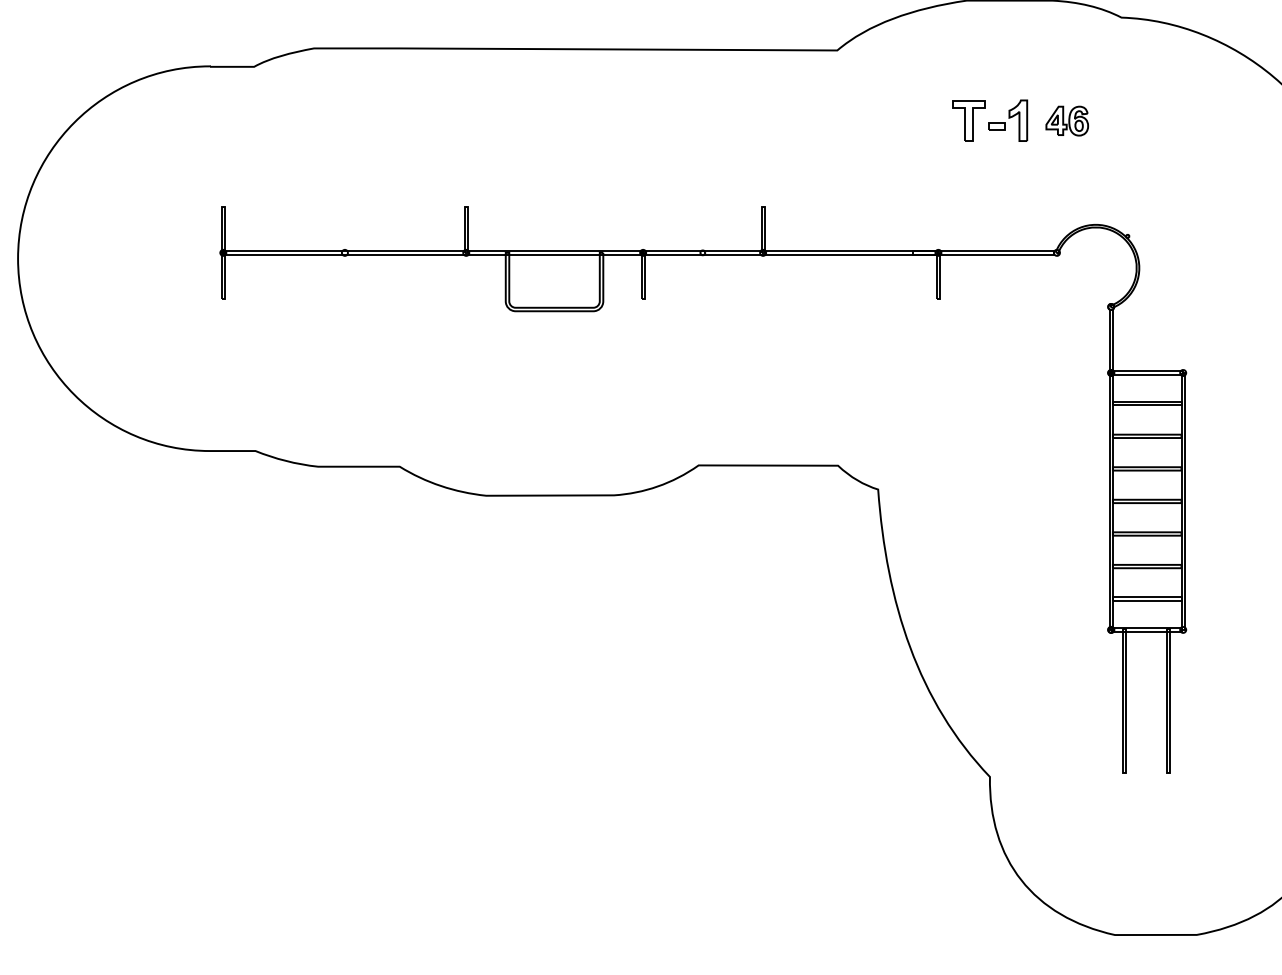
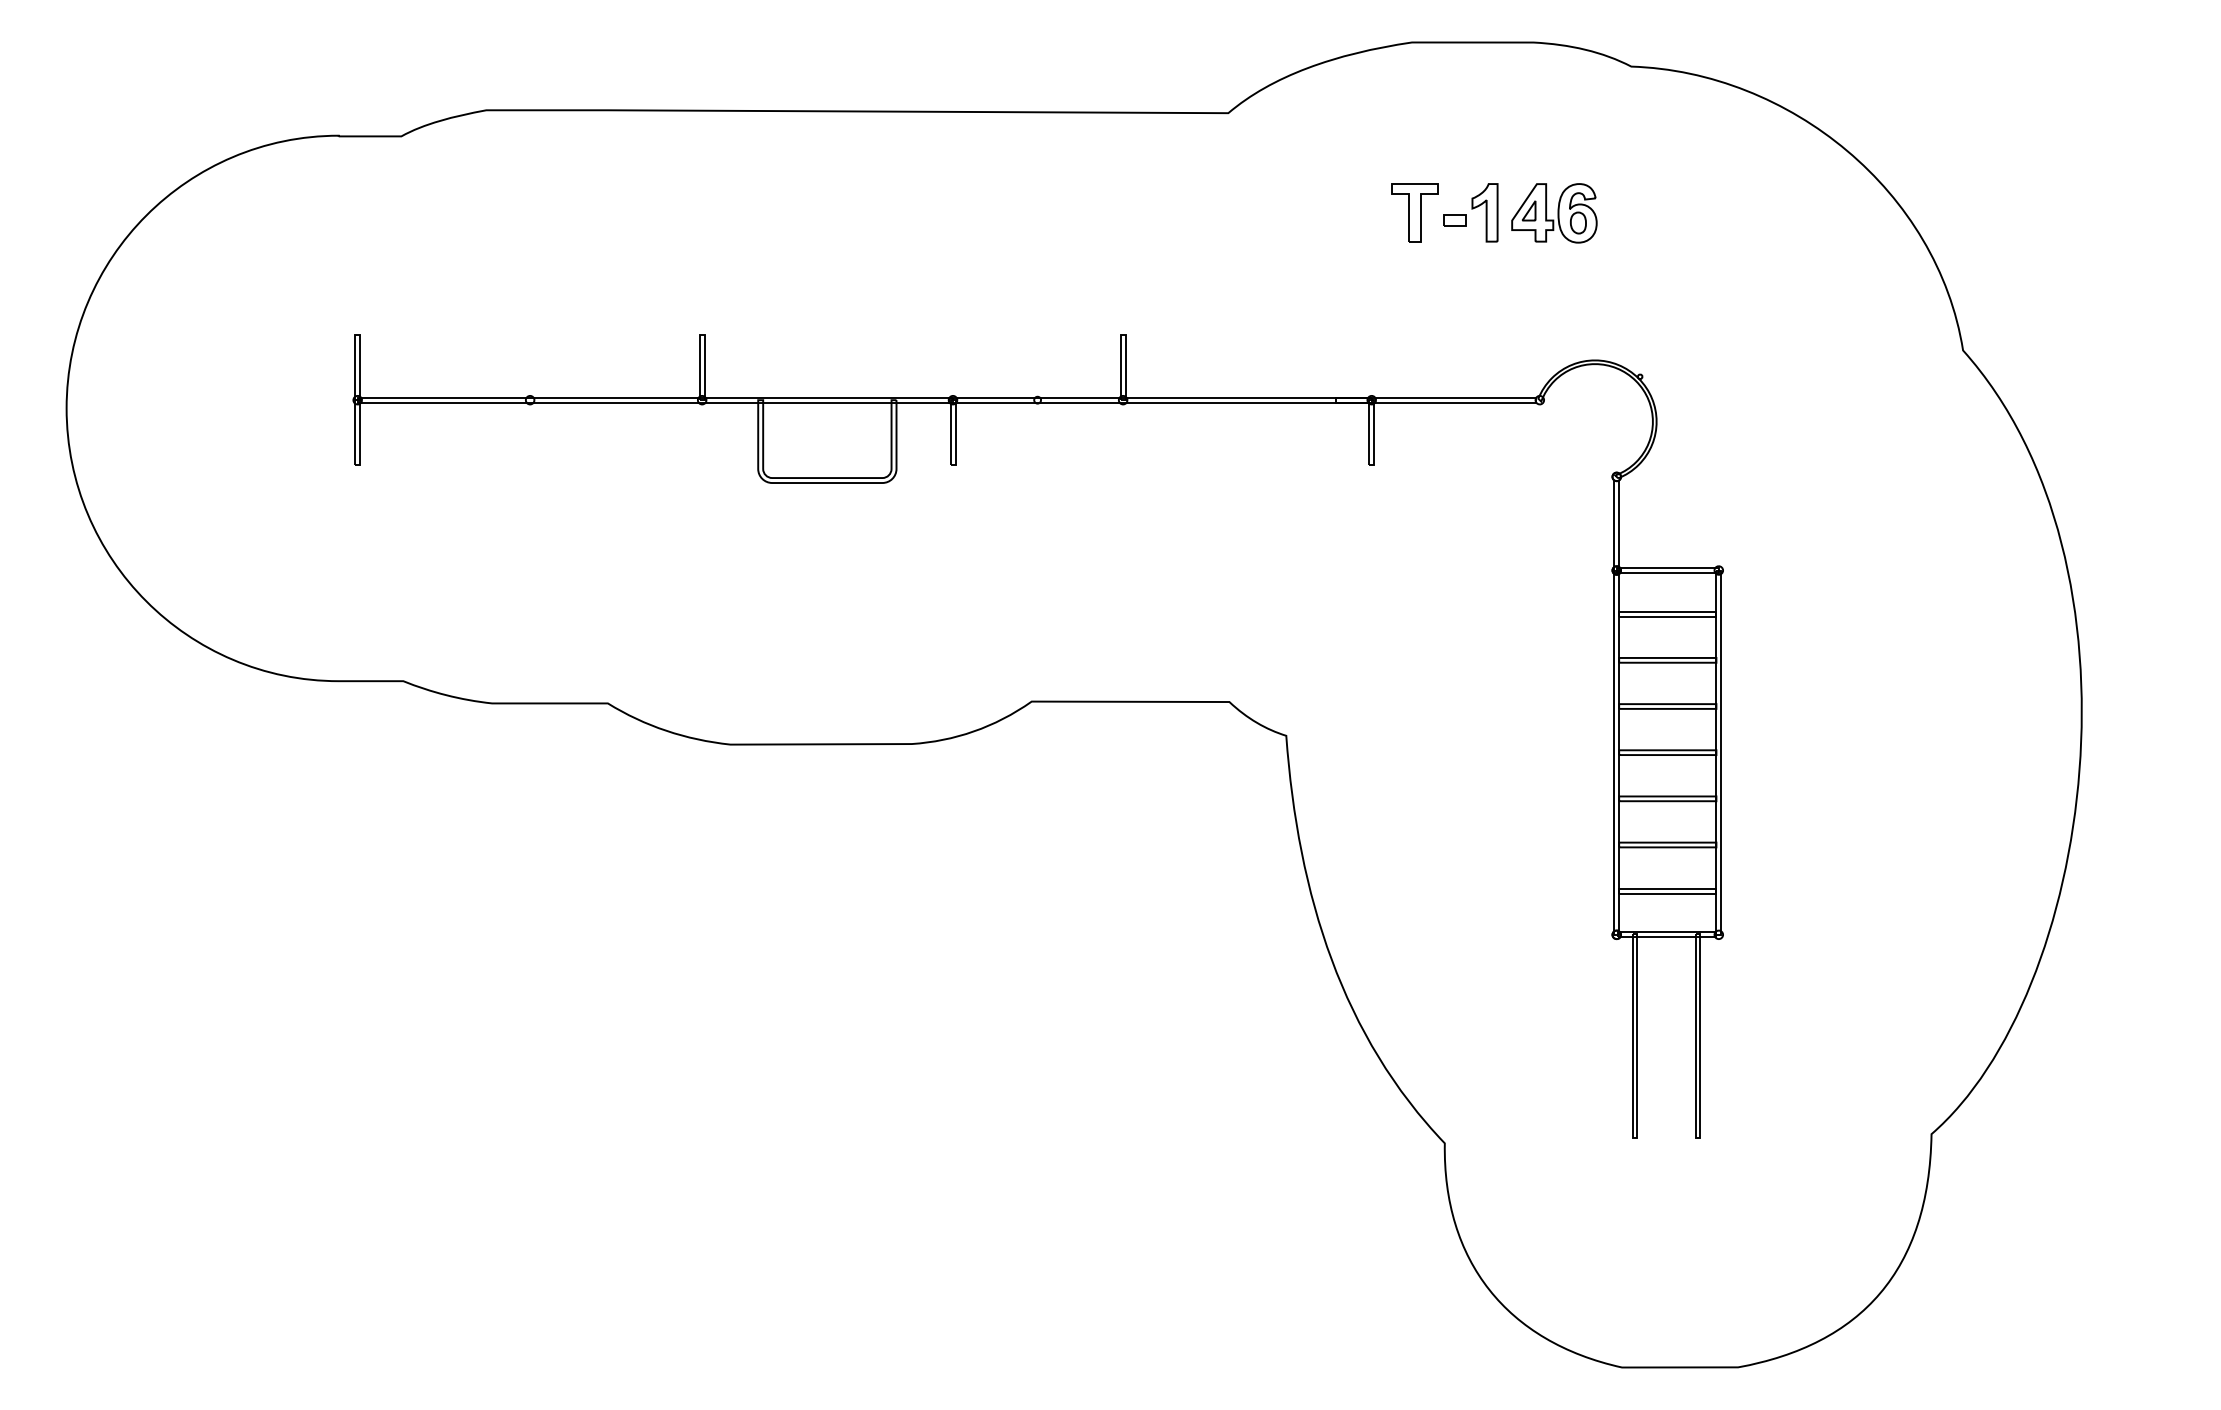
part: (1067, 121) -> (1554, 213), size x1.43

